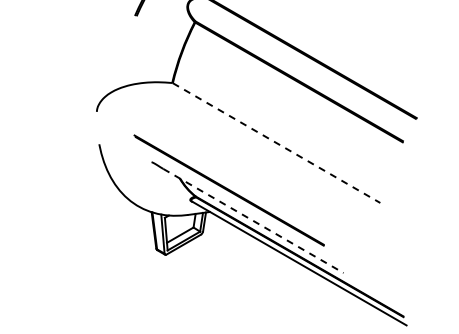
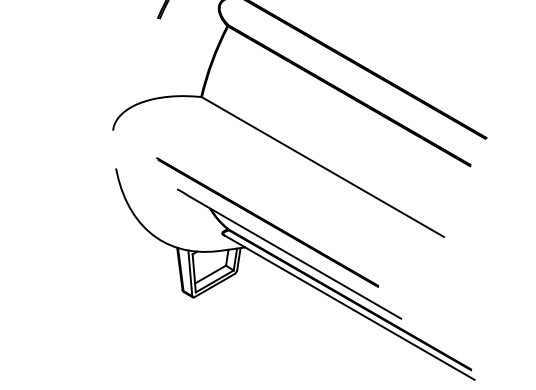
line: (276, 143) -> (322, 167), dashed -> solid
line: (253, 221) -> (296, 258), dashed -> solid

